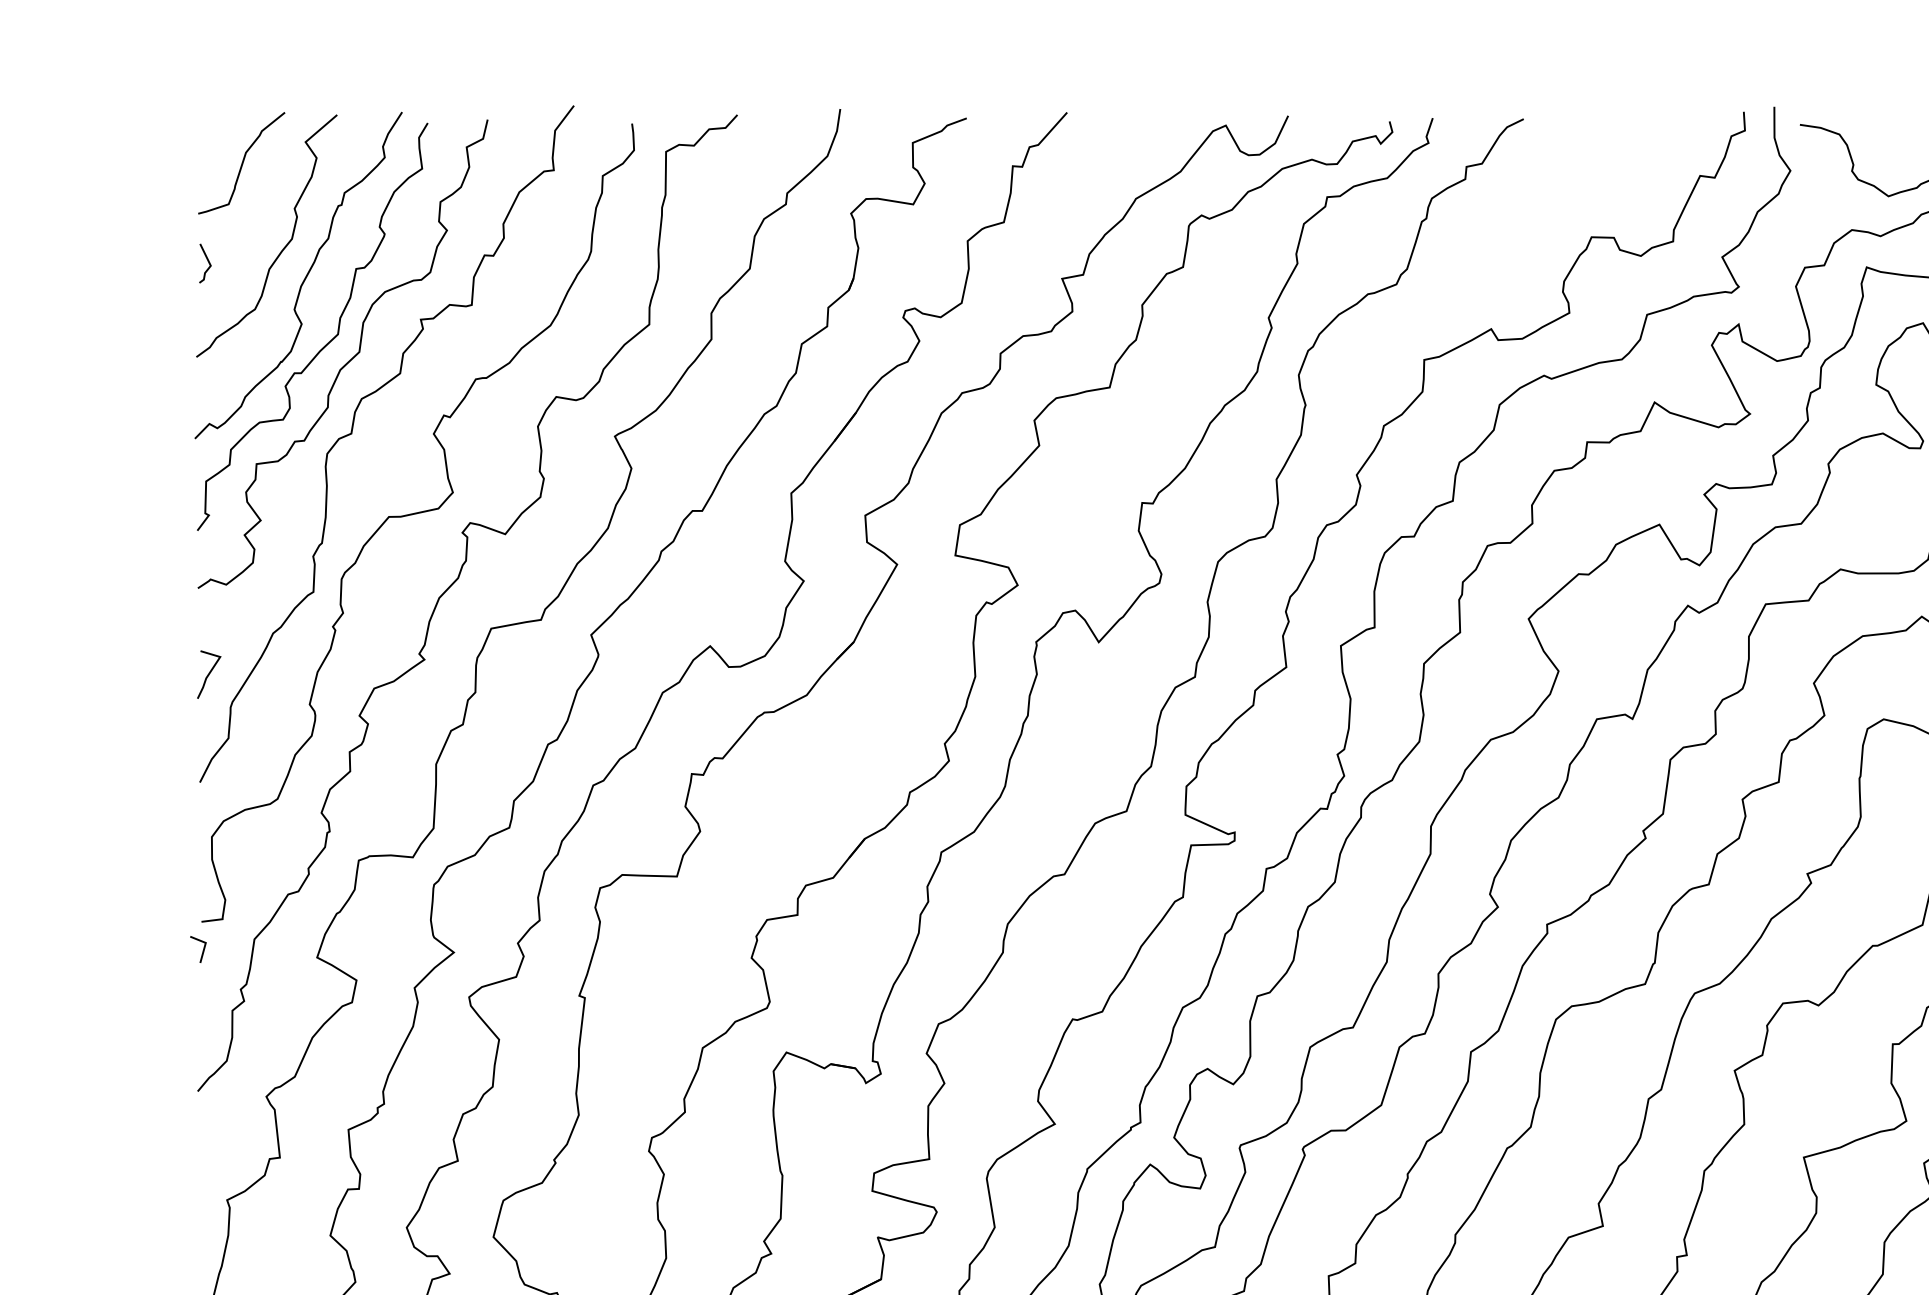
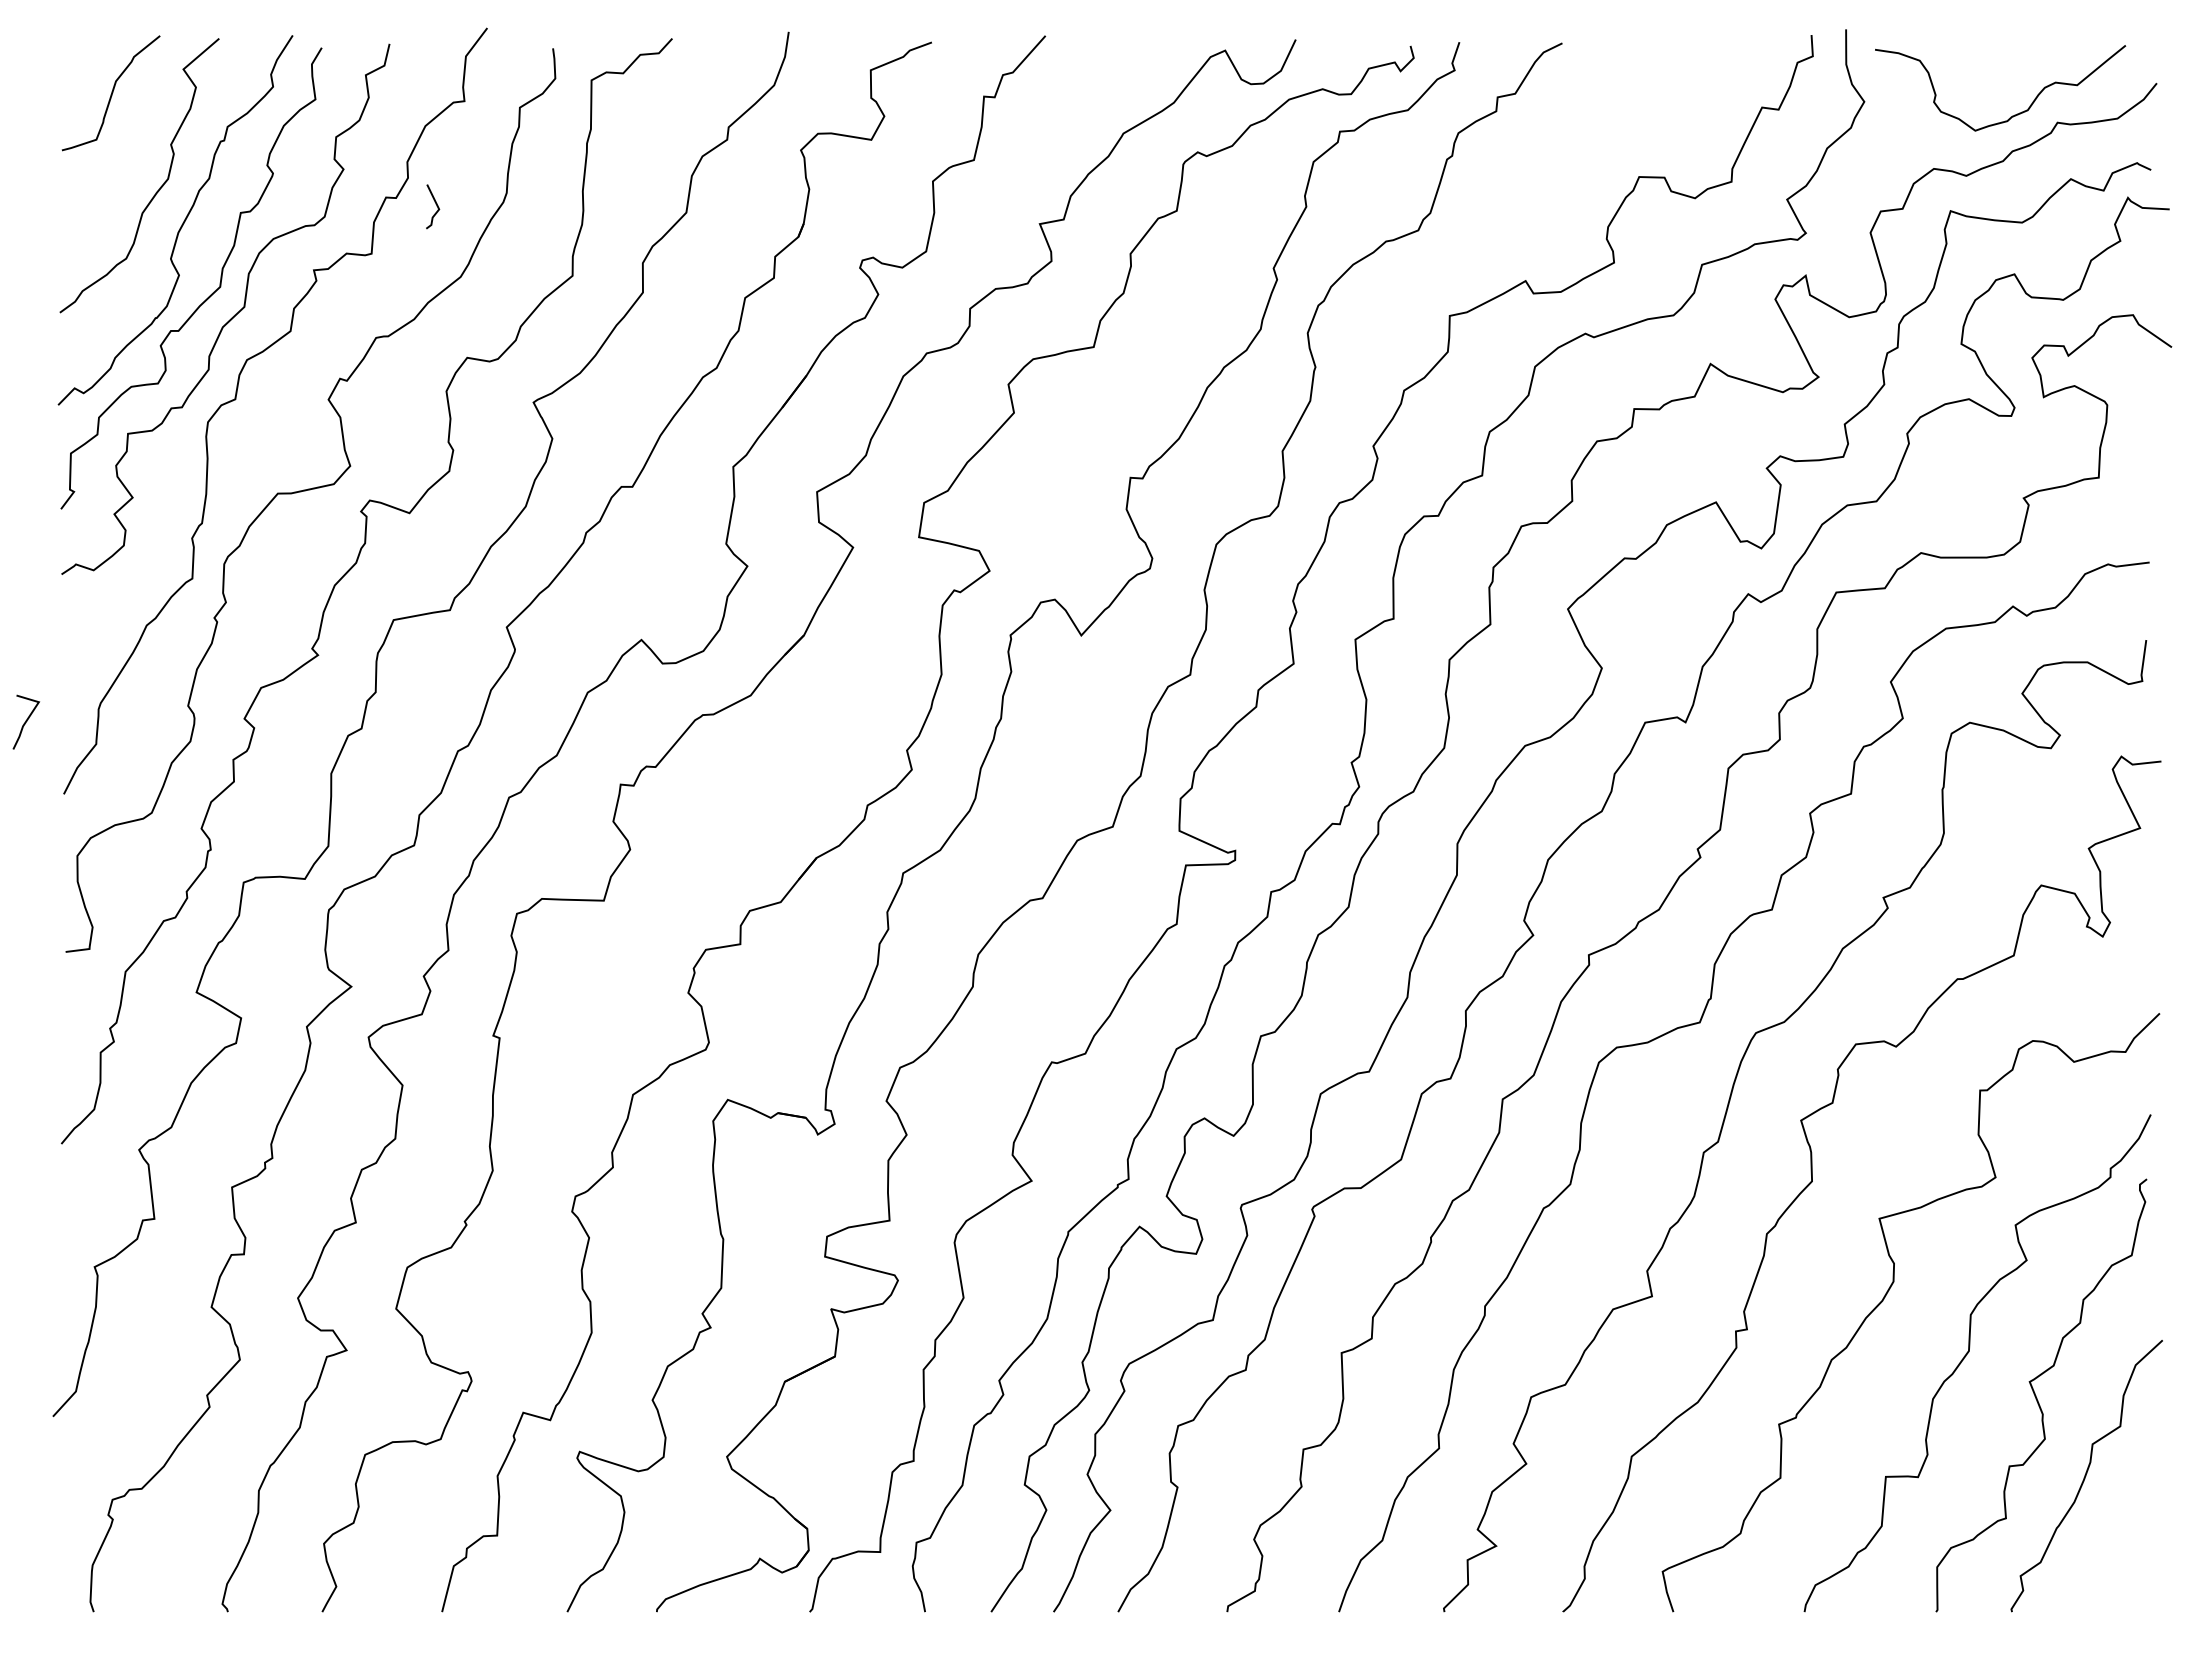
line: (207, 261) -> (435, 204), moved
line: (209, 674) -> (26, 721), moved
line: (202, 952) -> (66, 986), removed

